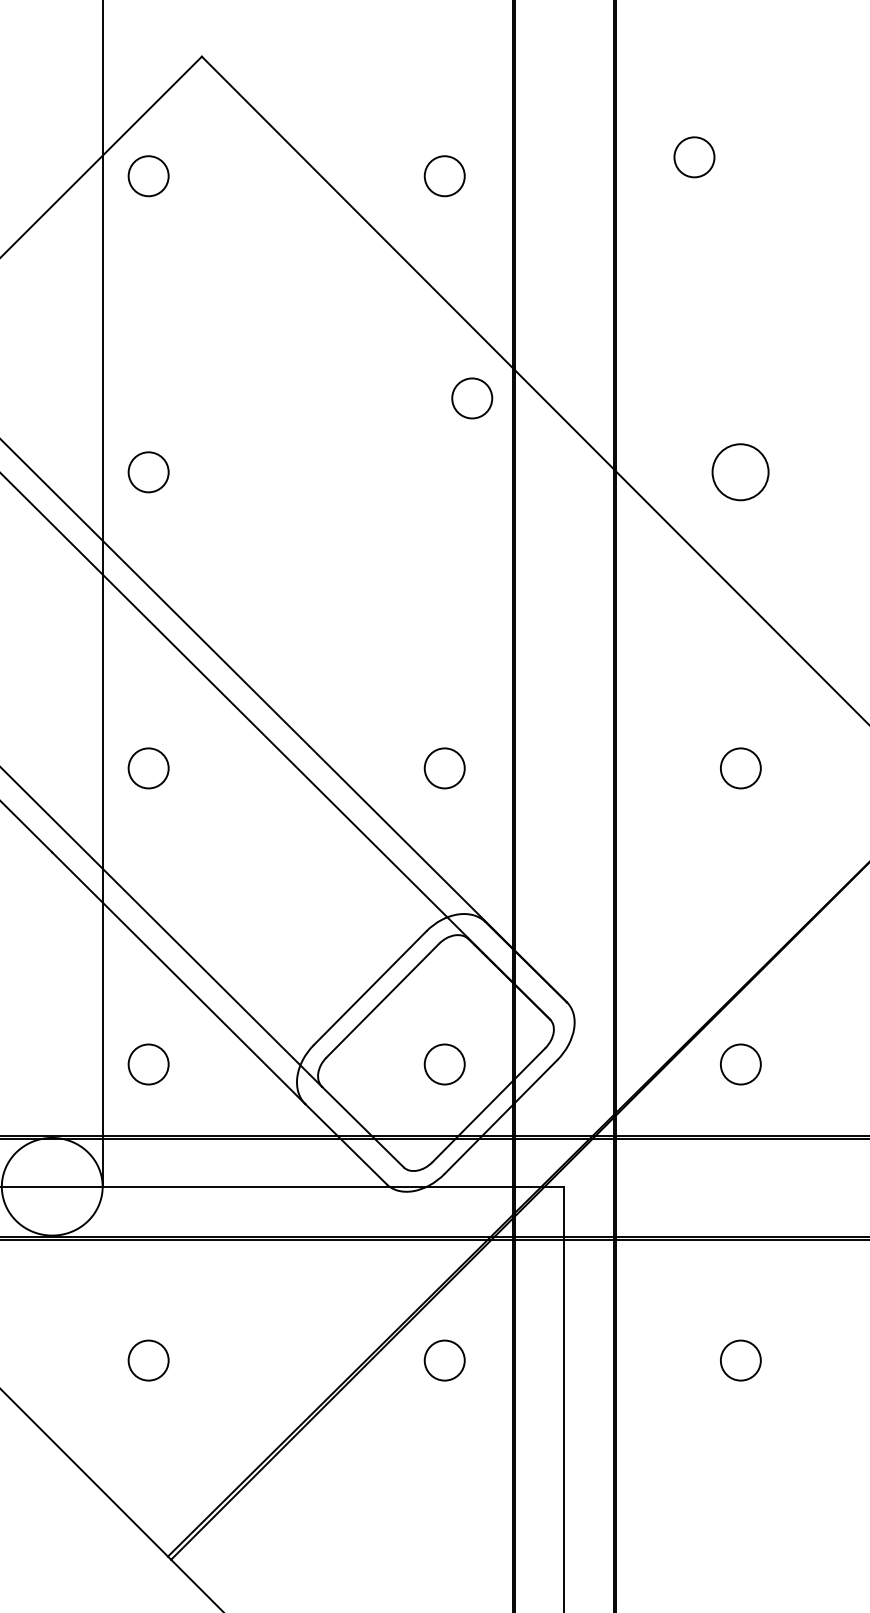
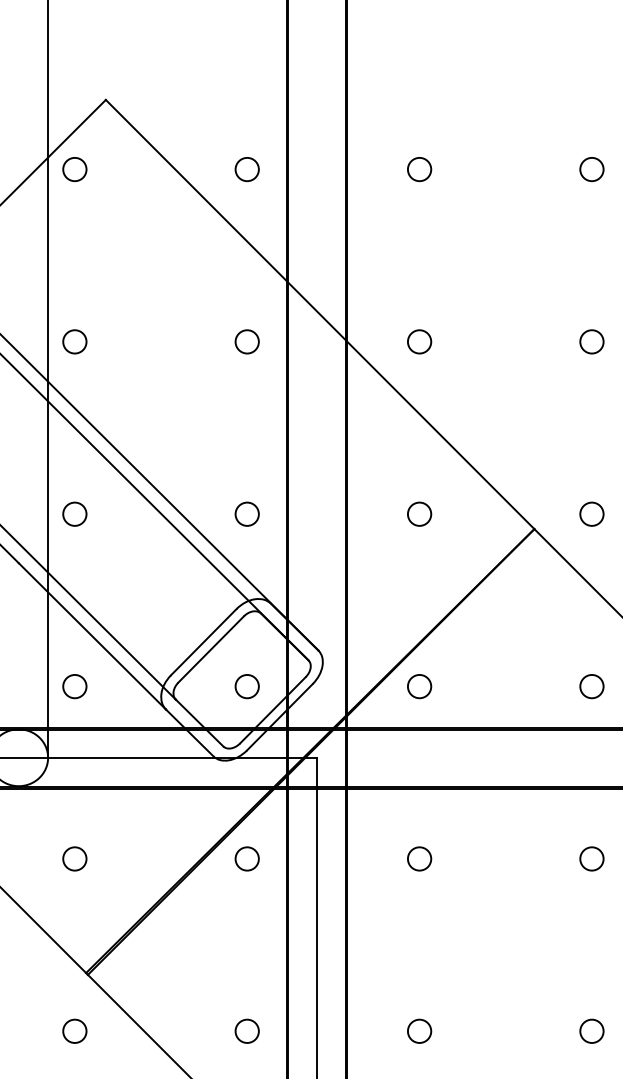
circle: (694, 157) -> (419, 169), moved
circle: (470, 397) -> (246, 341), moved
circle: (740, 471) -> (419, 341), size x0.71

